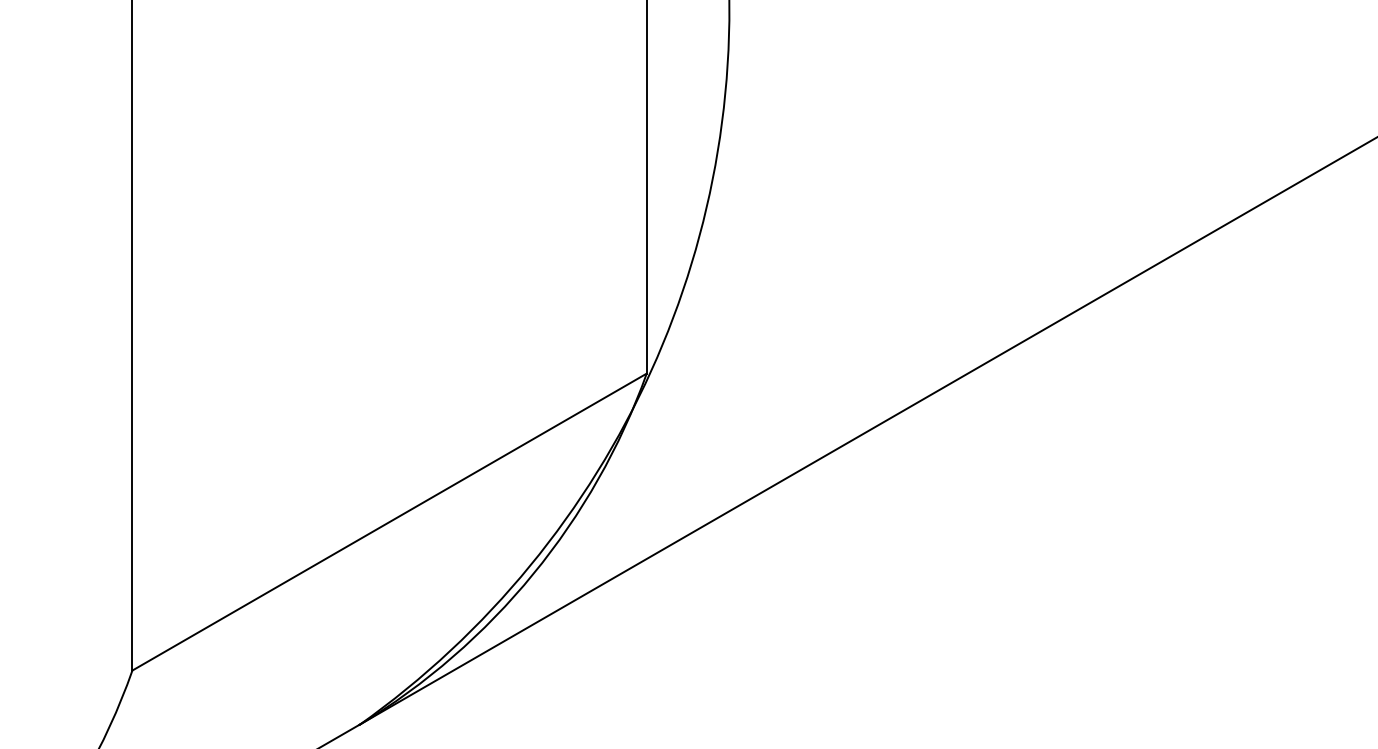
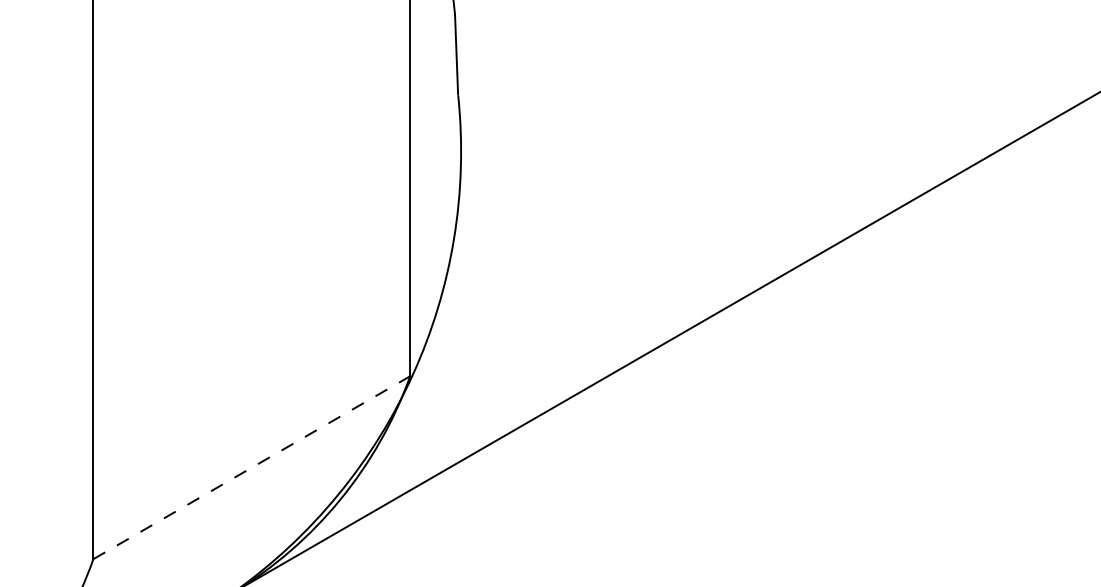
line: (389, 521) -> (251, 467), solid -> dashed

